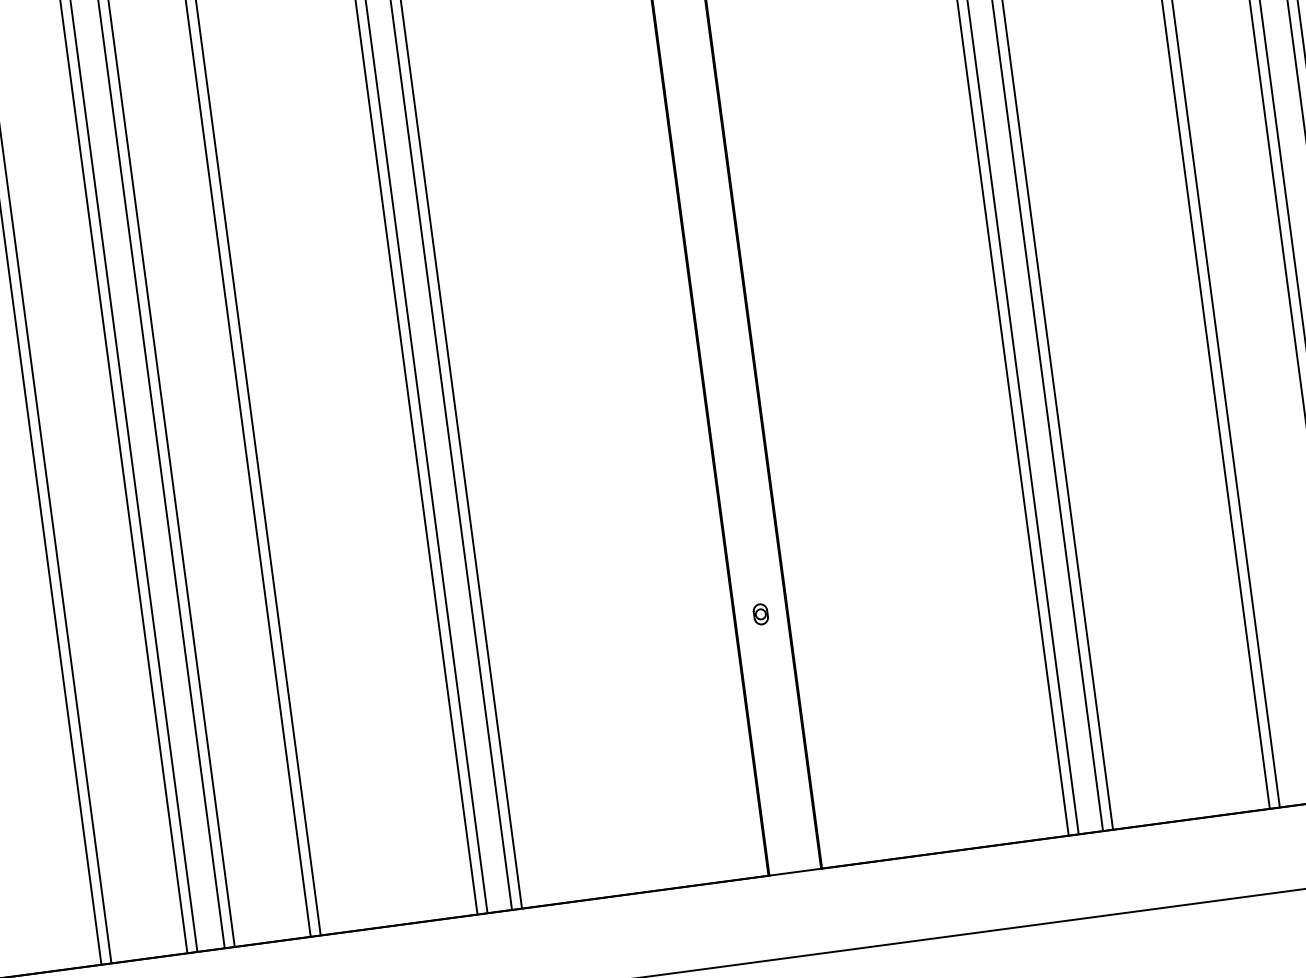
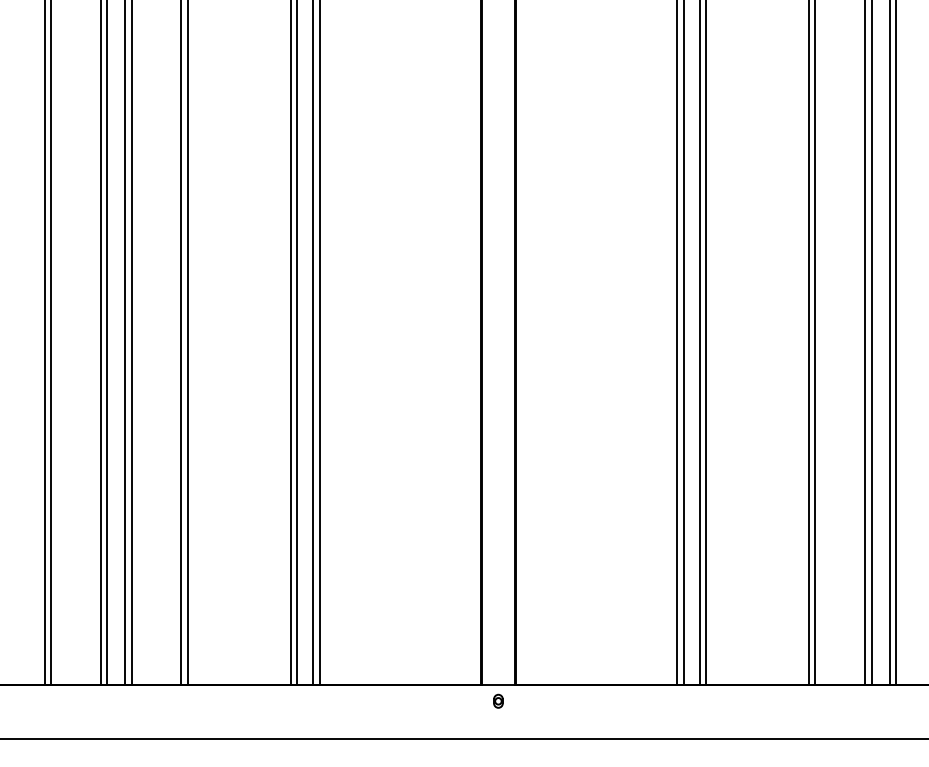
part: (760, 613) -> (498, 700), moved

